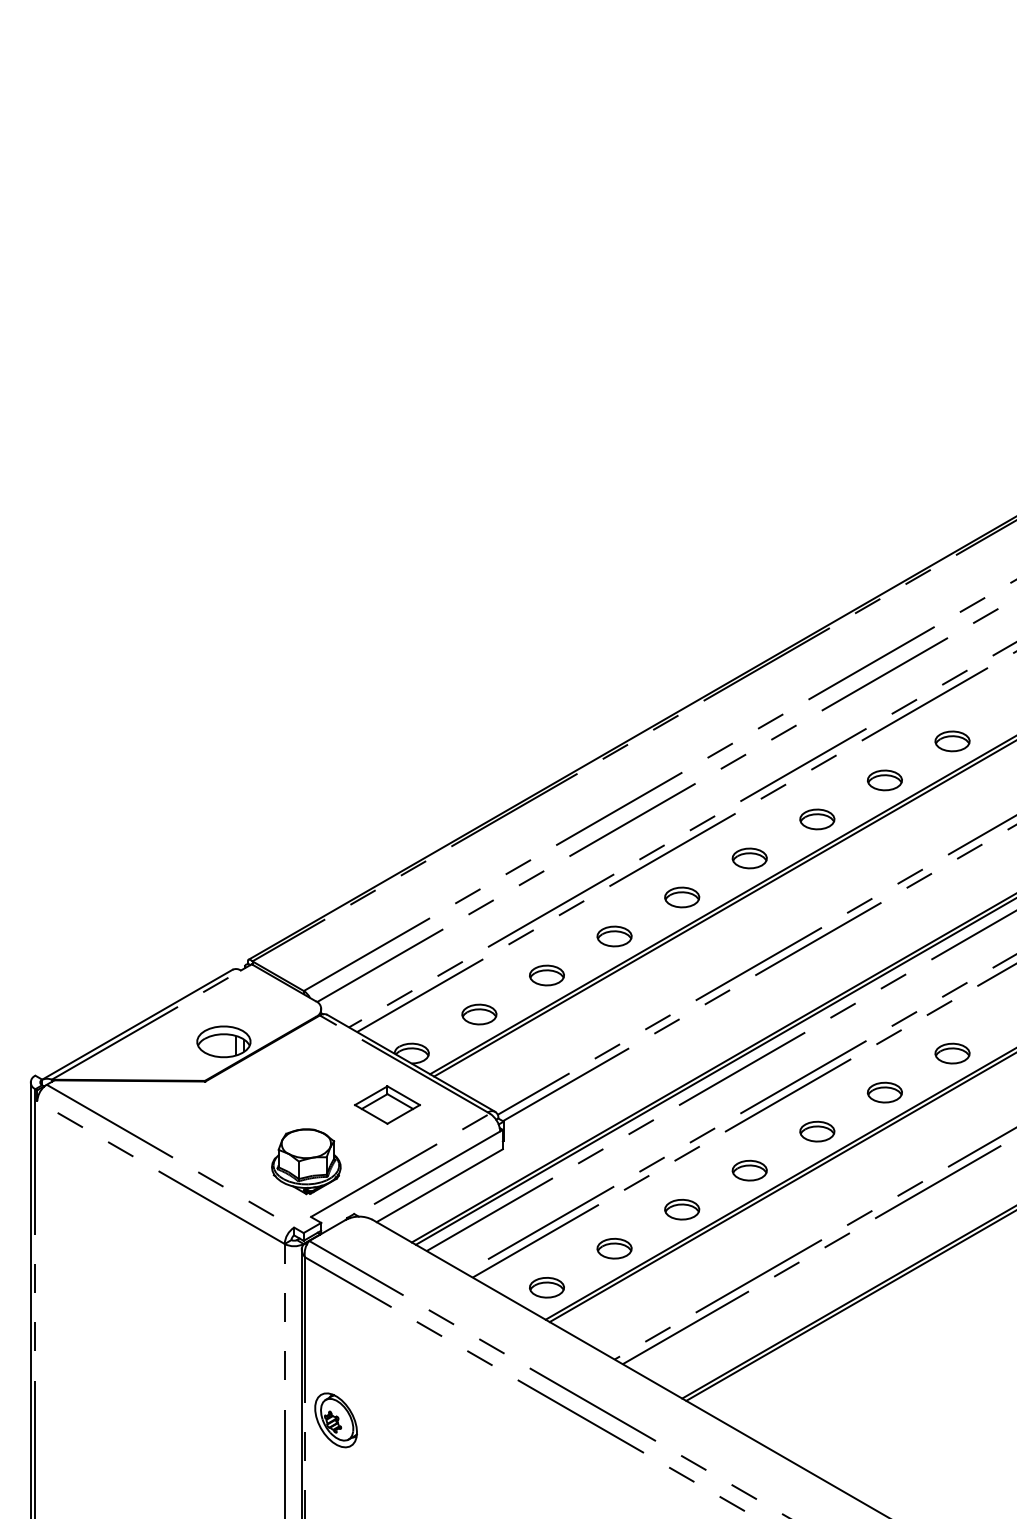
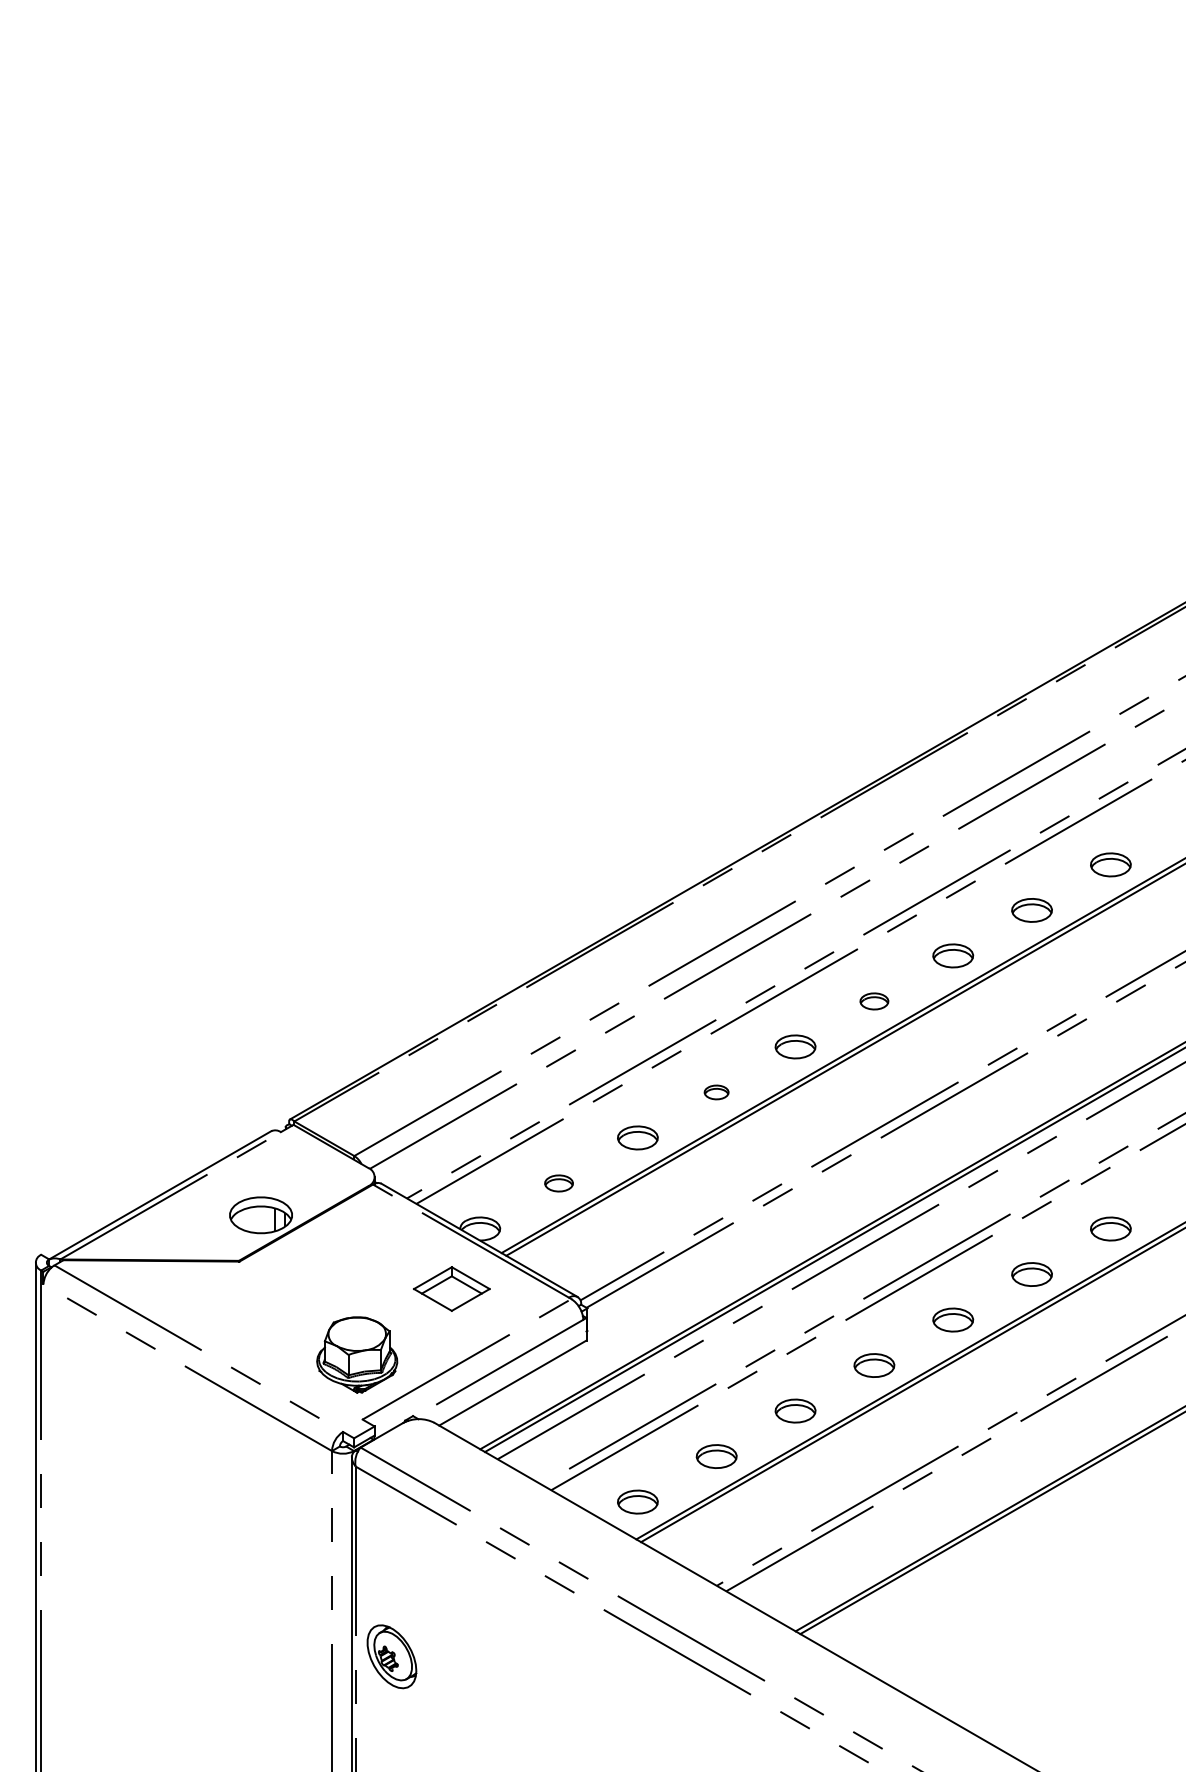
part: (749, 858) -> (874, 1001), size x0.7
part: (614, 936) -> (716, 1092), size x0.6
part: (478, 1014) -> (558, 1183), size x0.7

